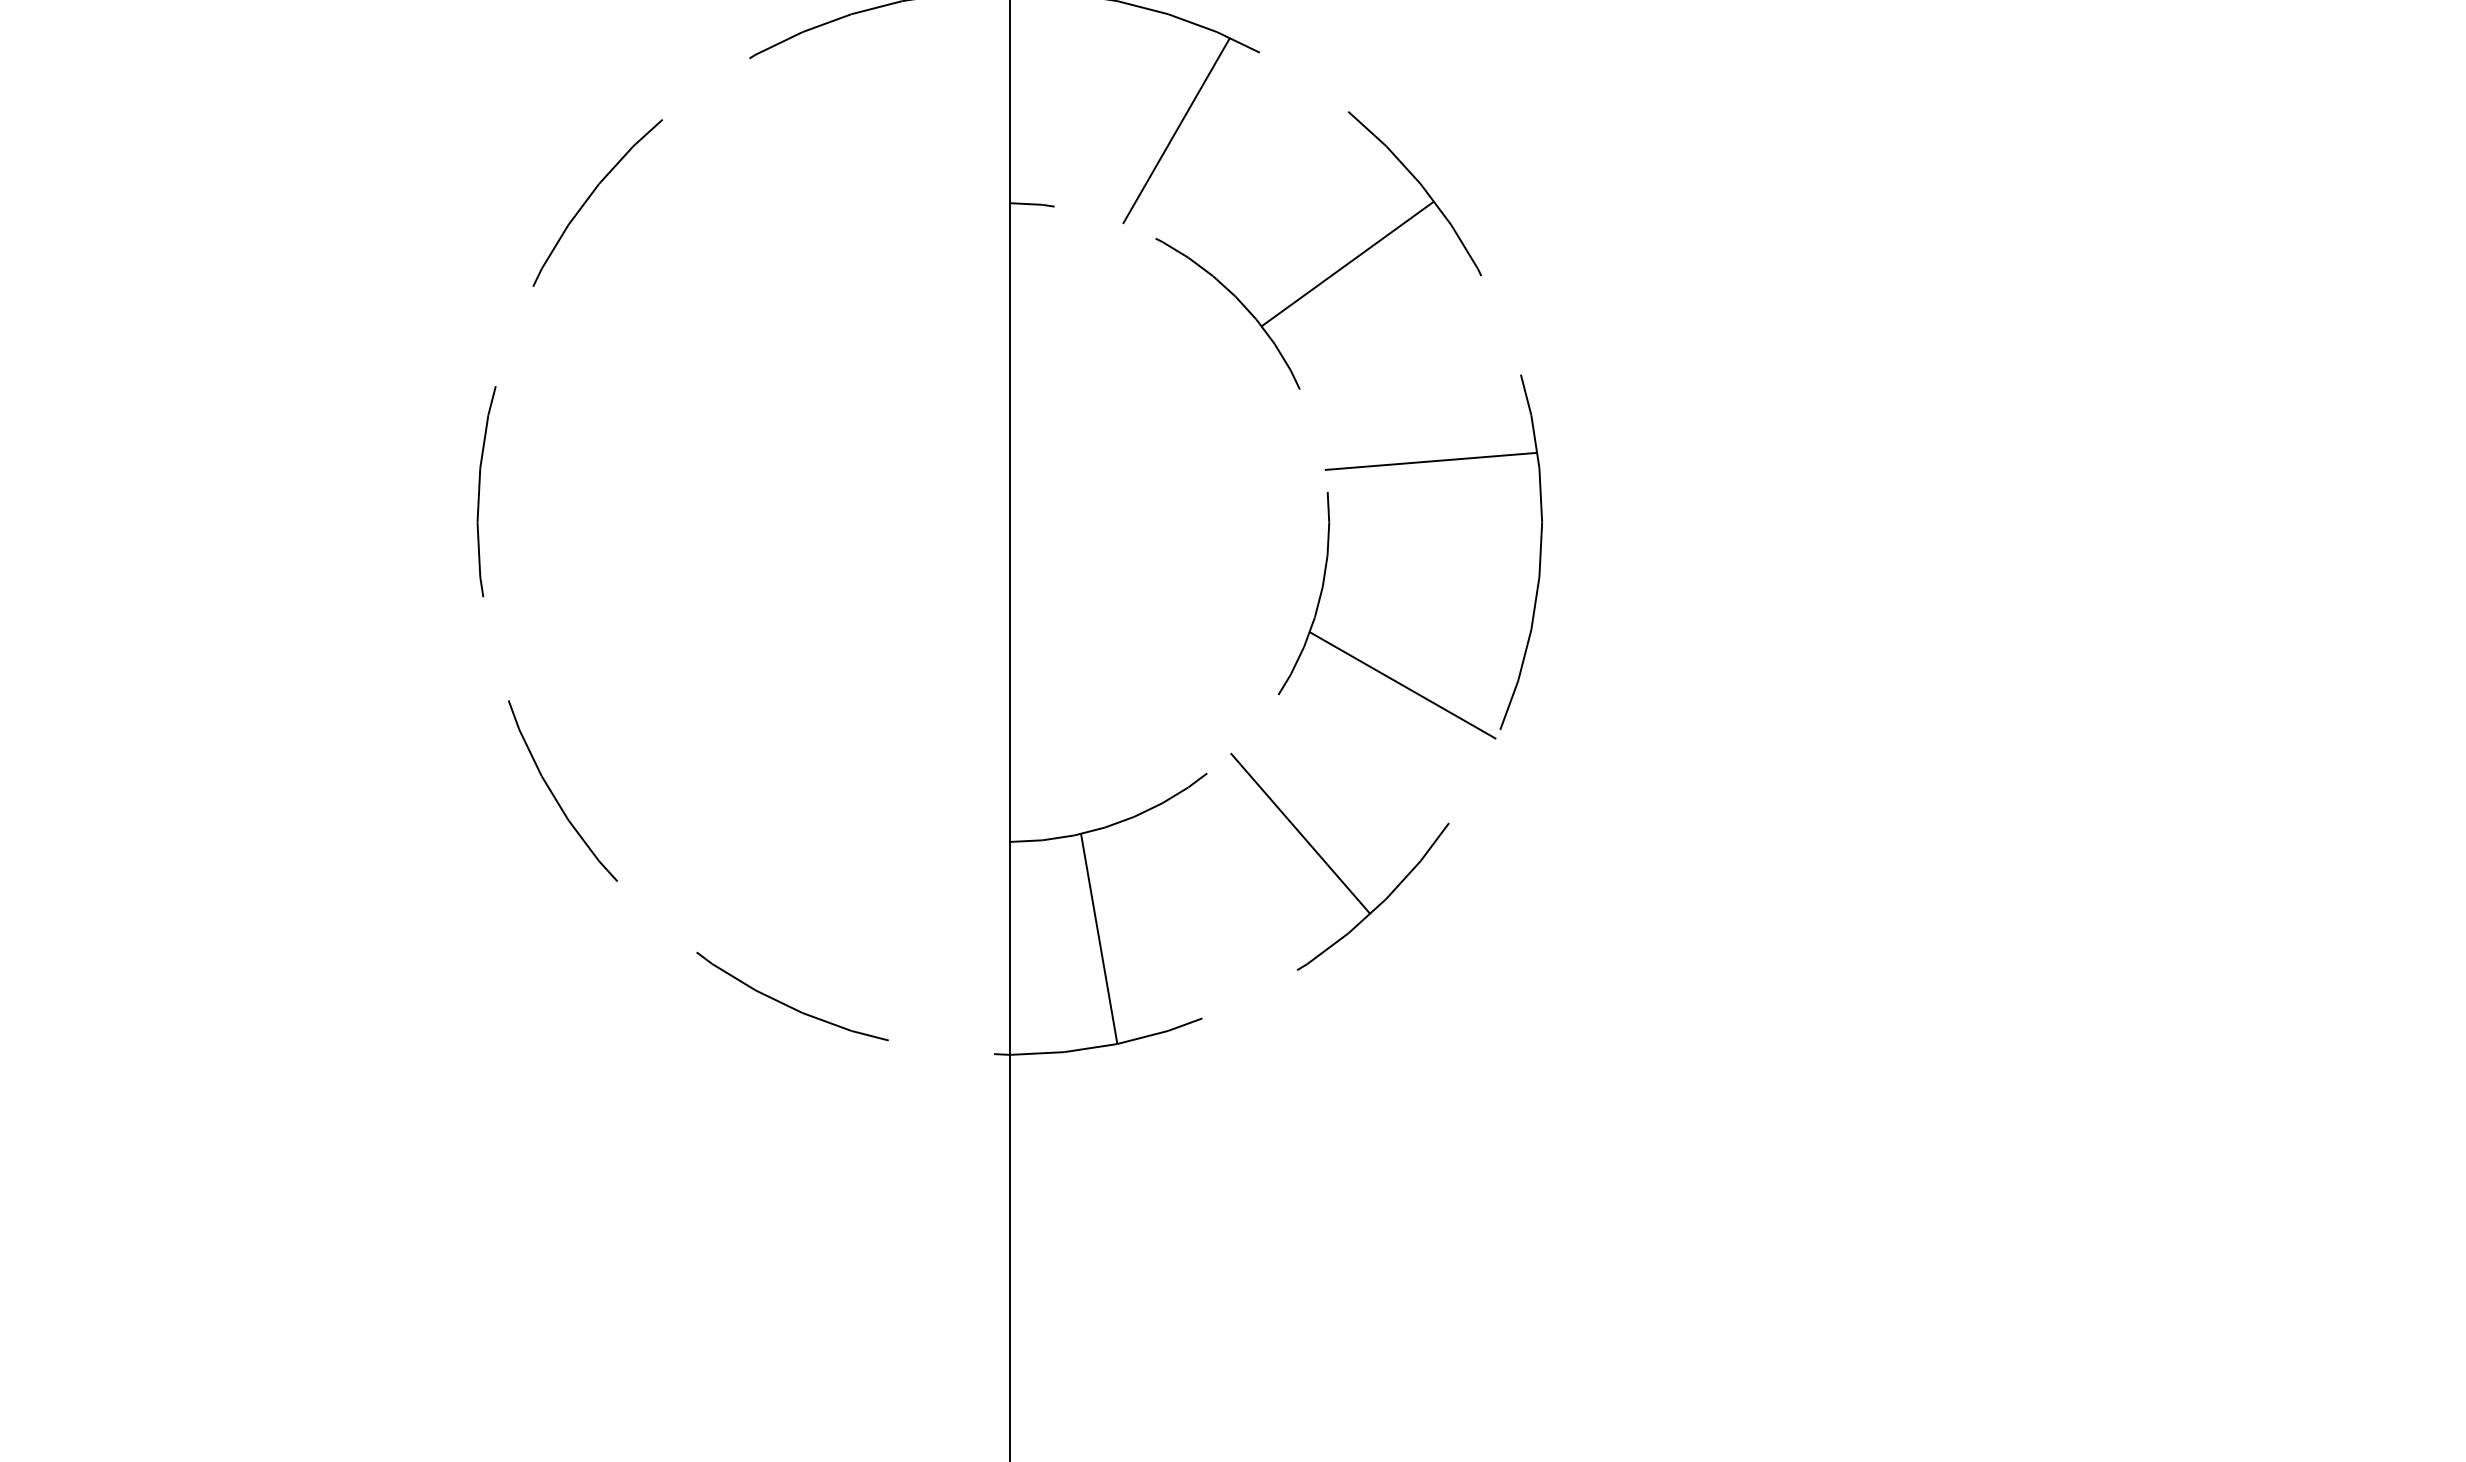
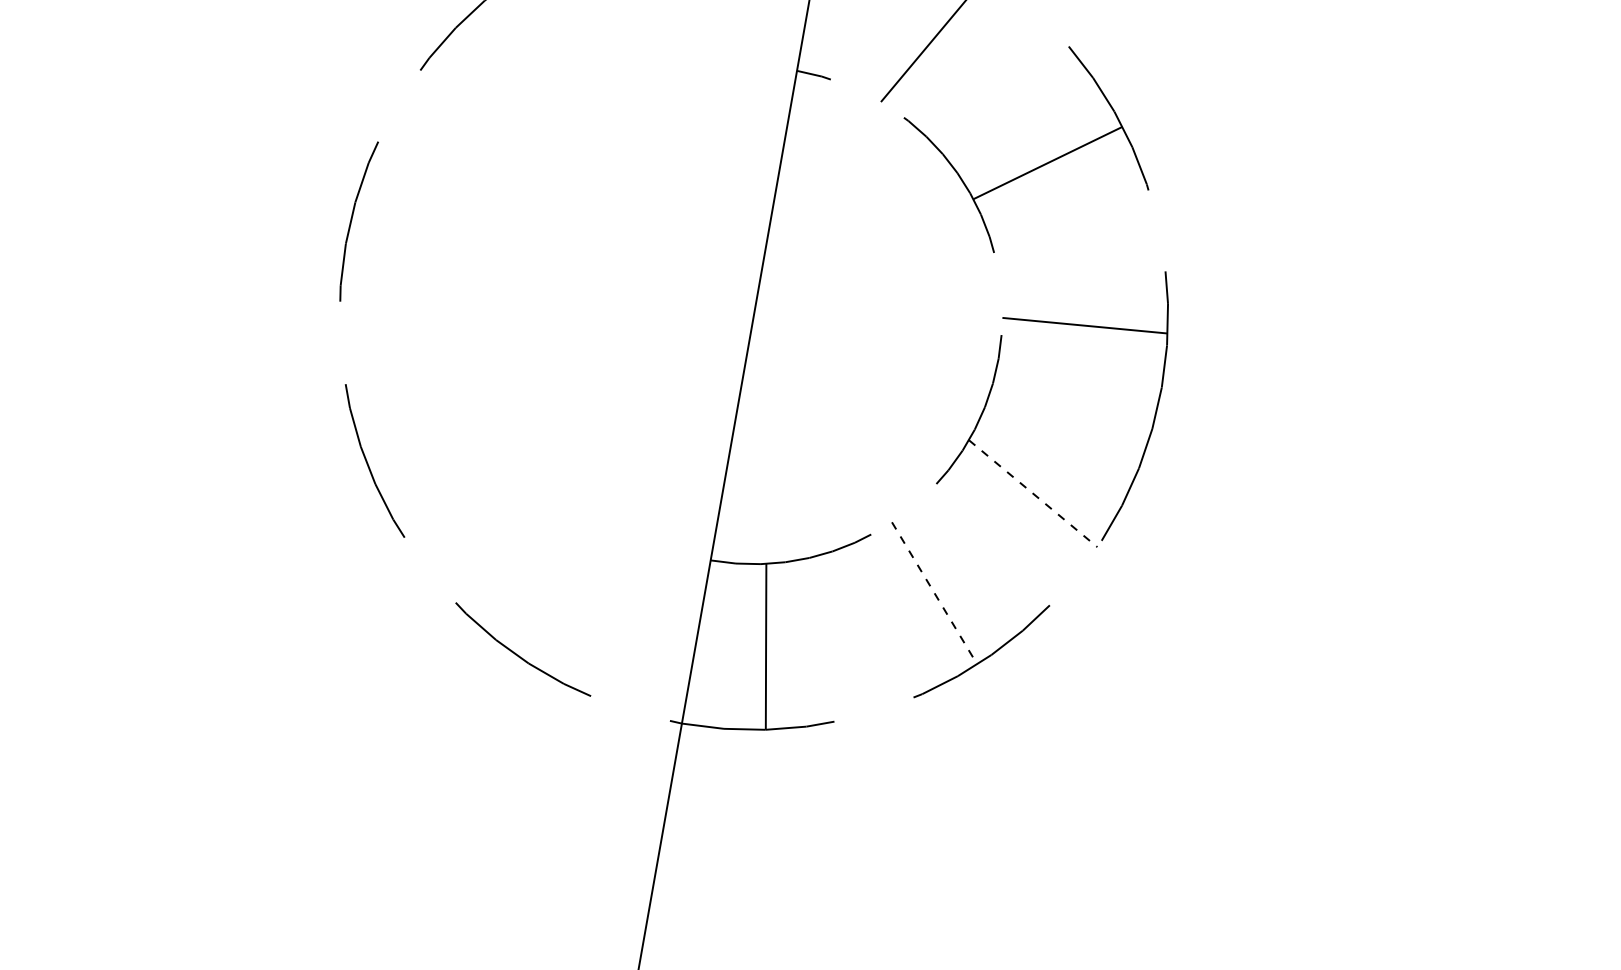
line: (1403, 685) -> (1033, 493), solid -> dashed
line: (1300, 833) -> (934, 593), solid -> dashed

